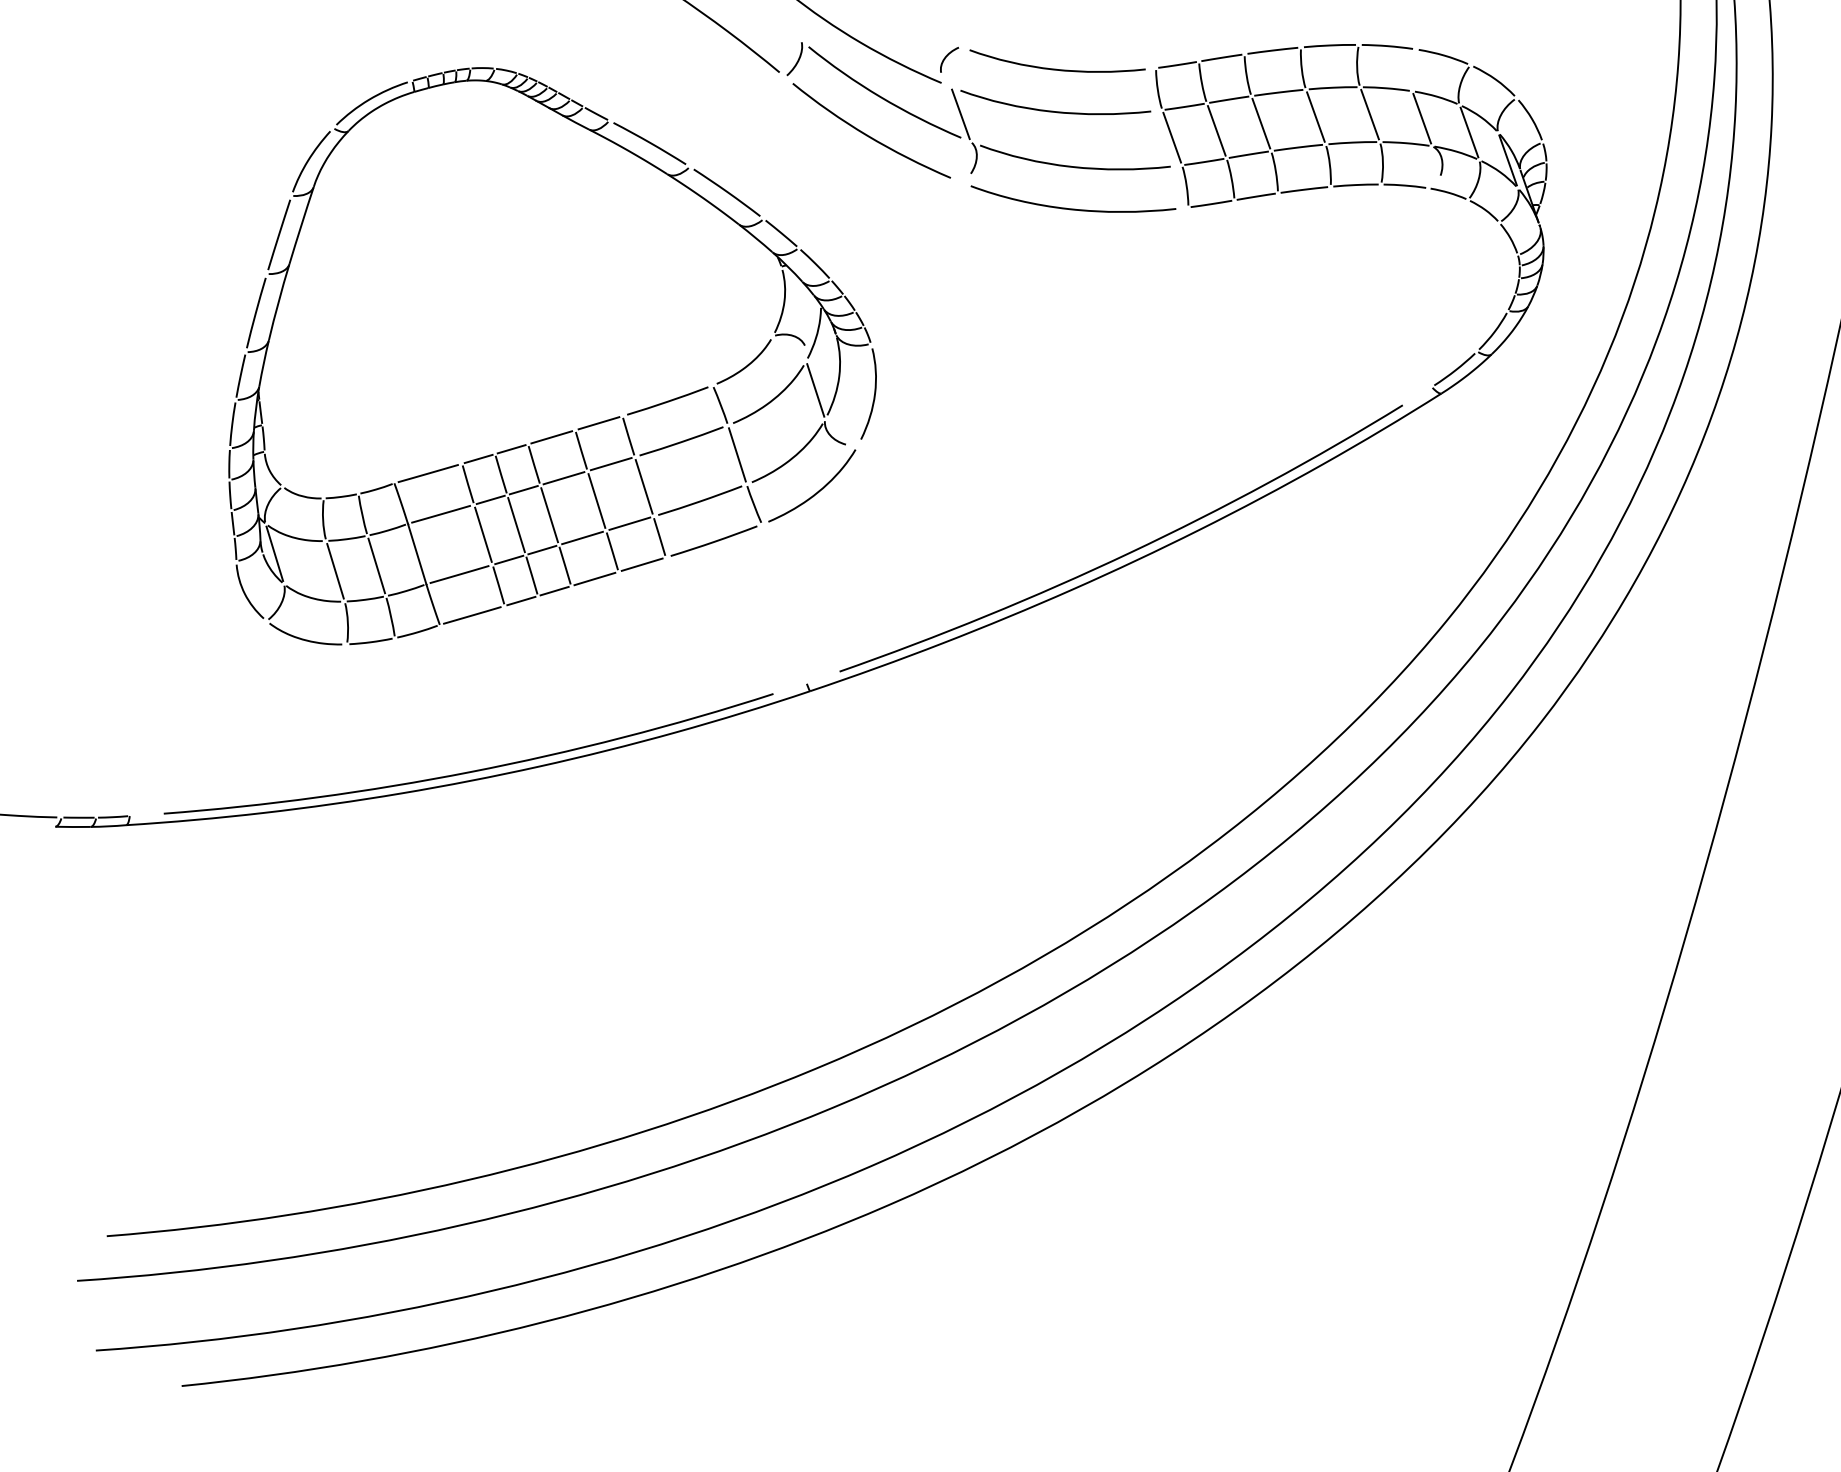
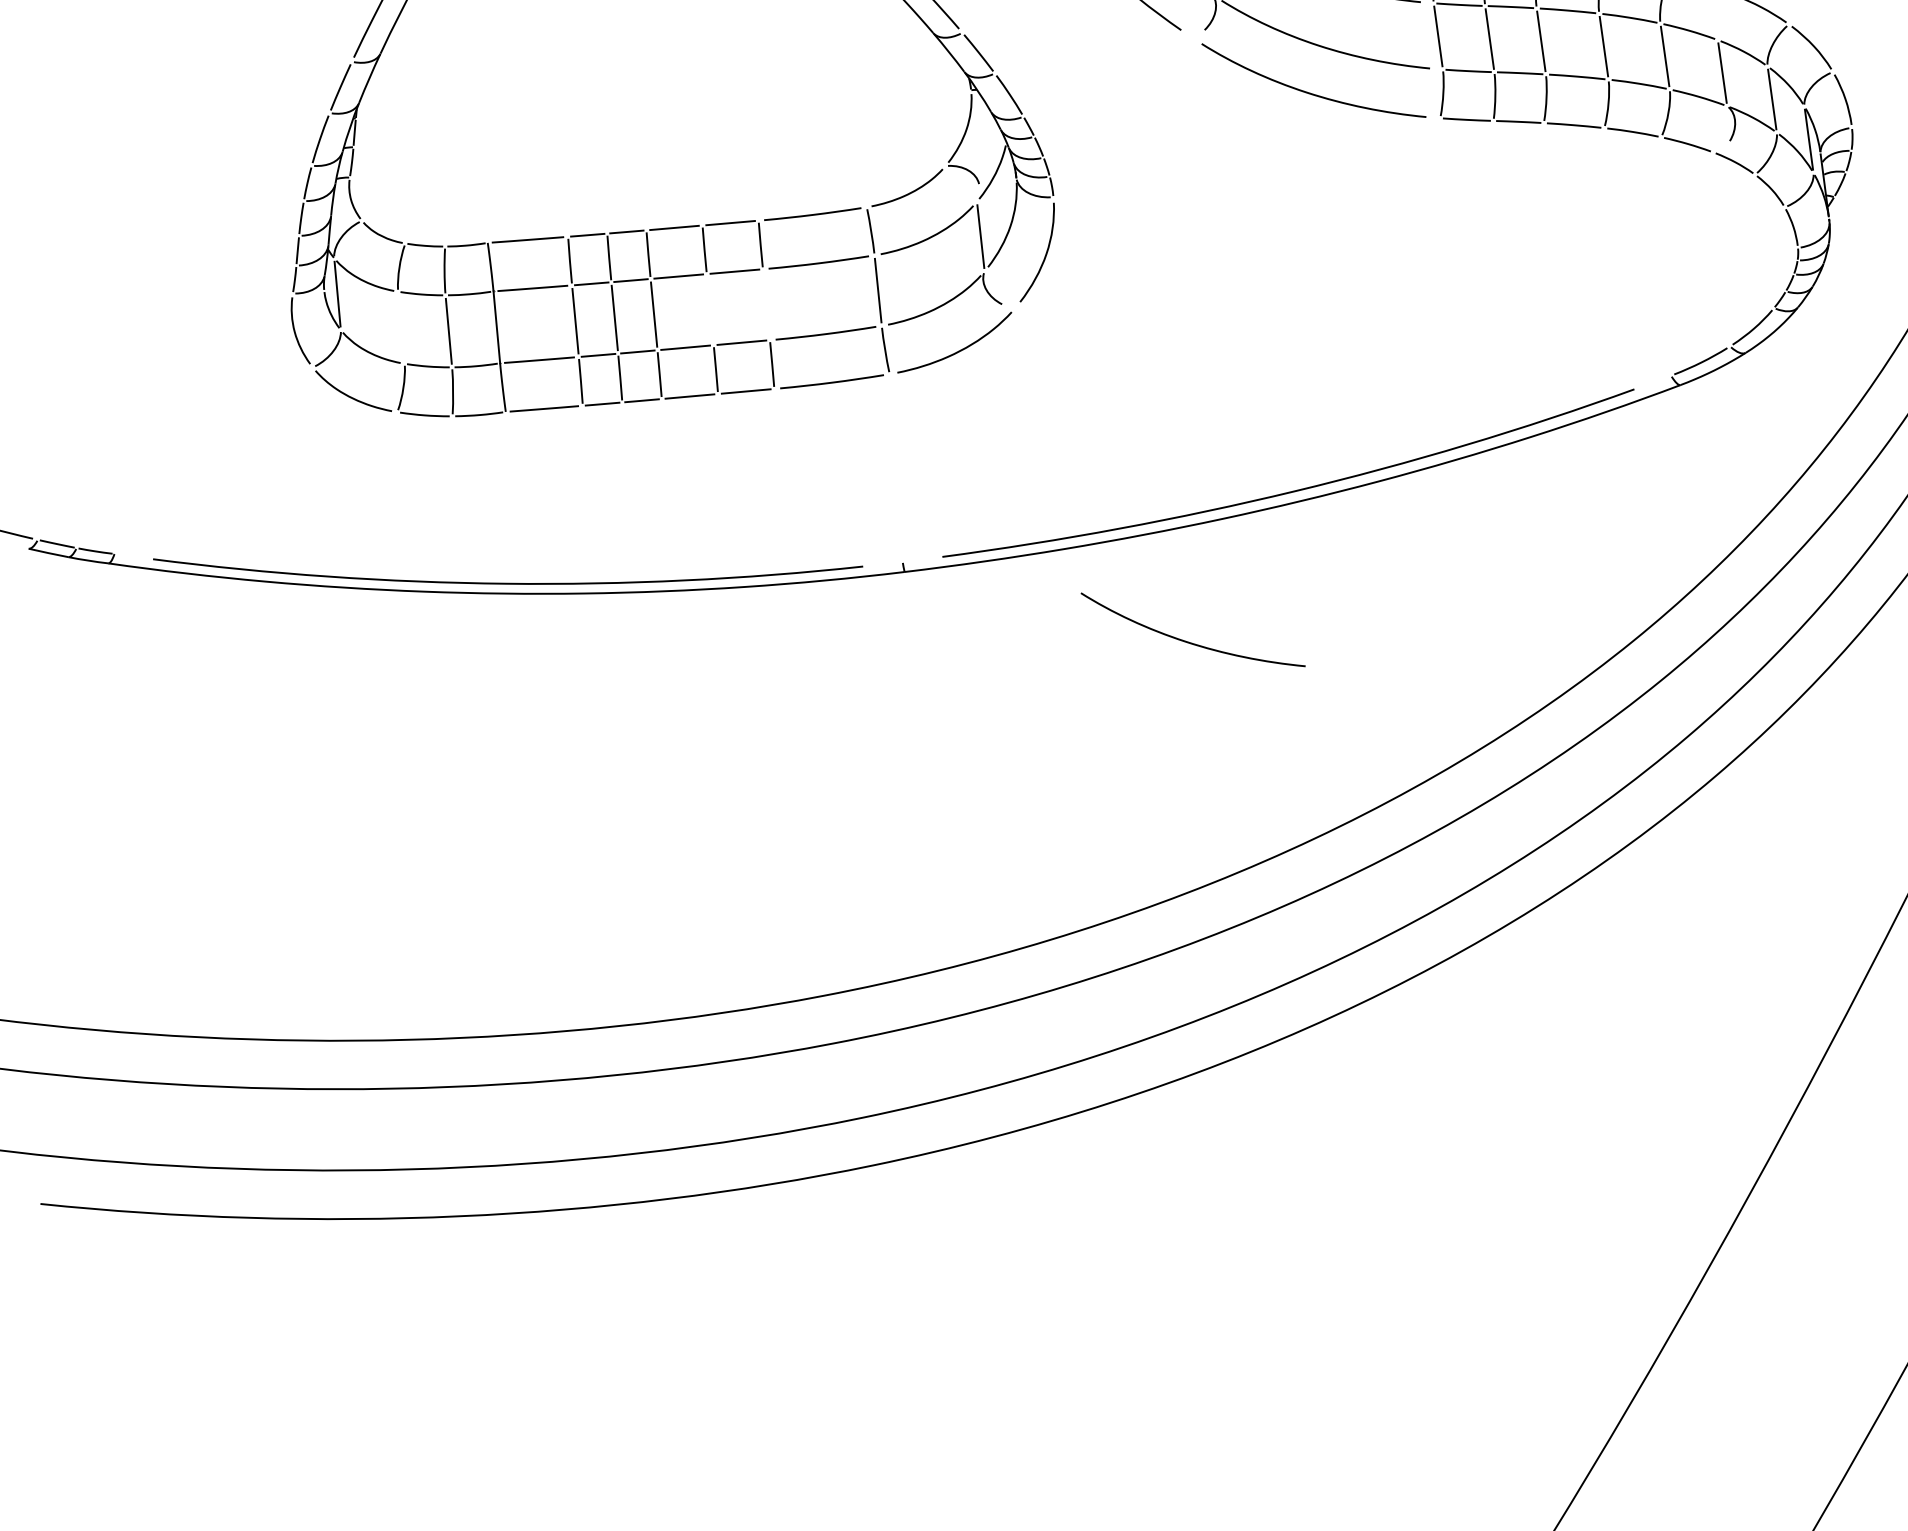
line: (643, 486) -> (765, 304), removed
line: (596, 500) -> (709, 309), removed
line: (335, 571) -> (401, 327), removed
curve: (1067, 700) -> (1190, 642), added

